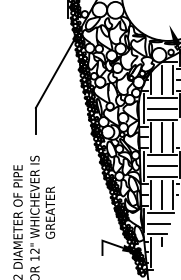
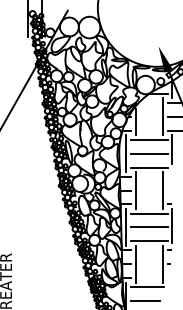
line: (162, 79) -> (149, 116), removed
line: (162, 137) -> (149, 190), removed
line: (162, 194) -> (149, 263), removed

